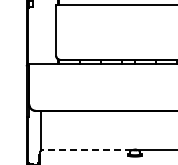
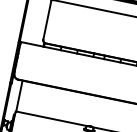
line: (85, 150) -> (51, 118), dashed -> solid

